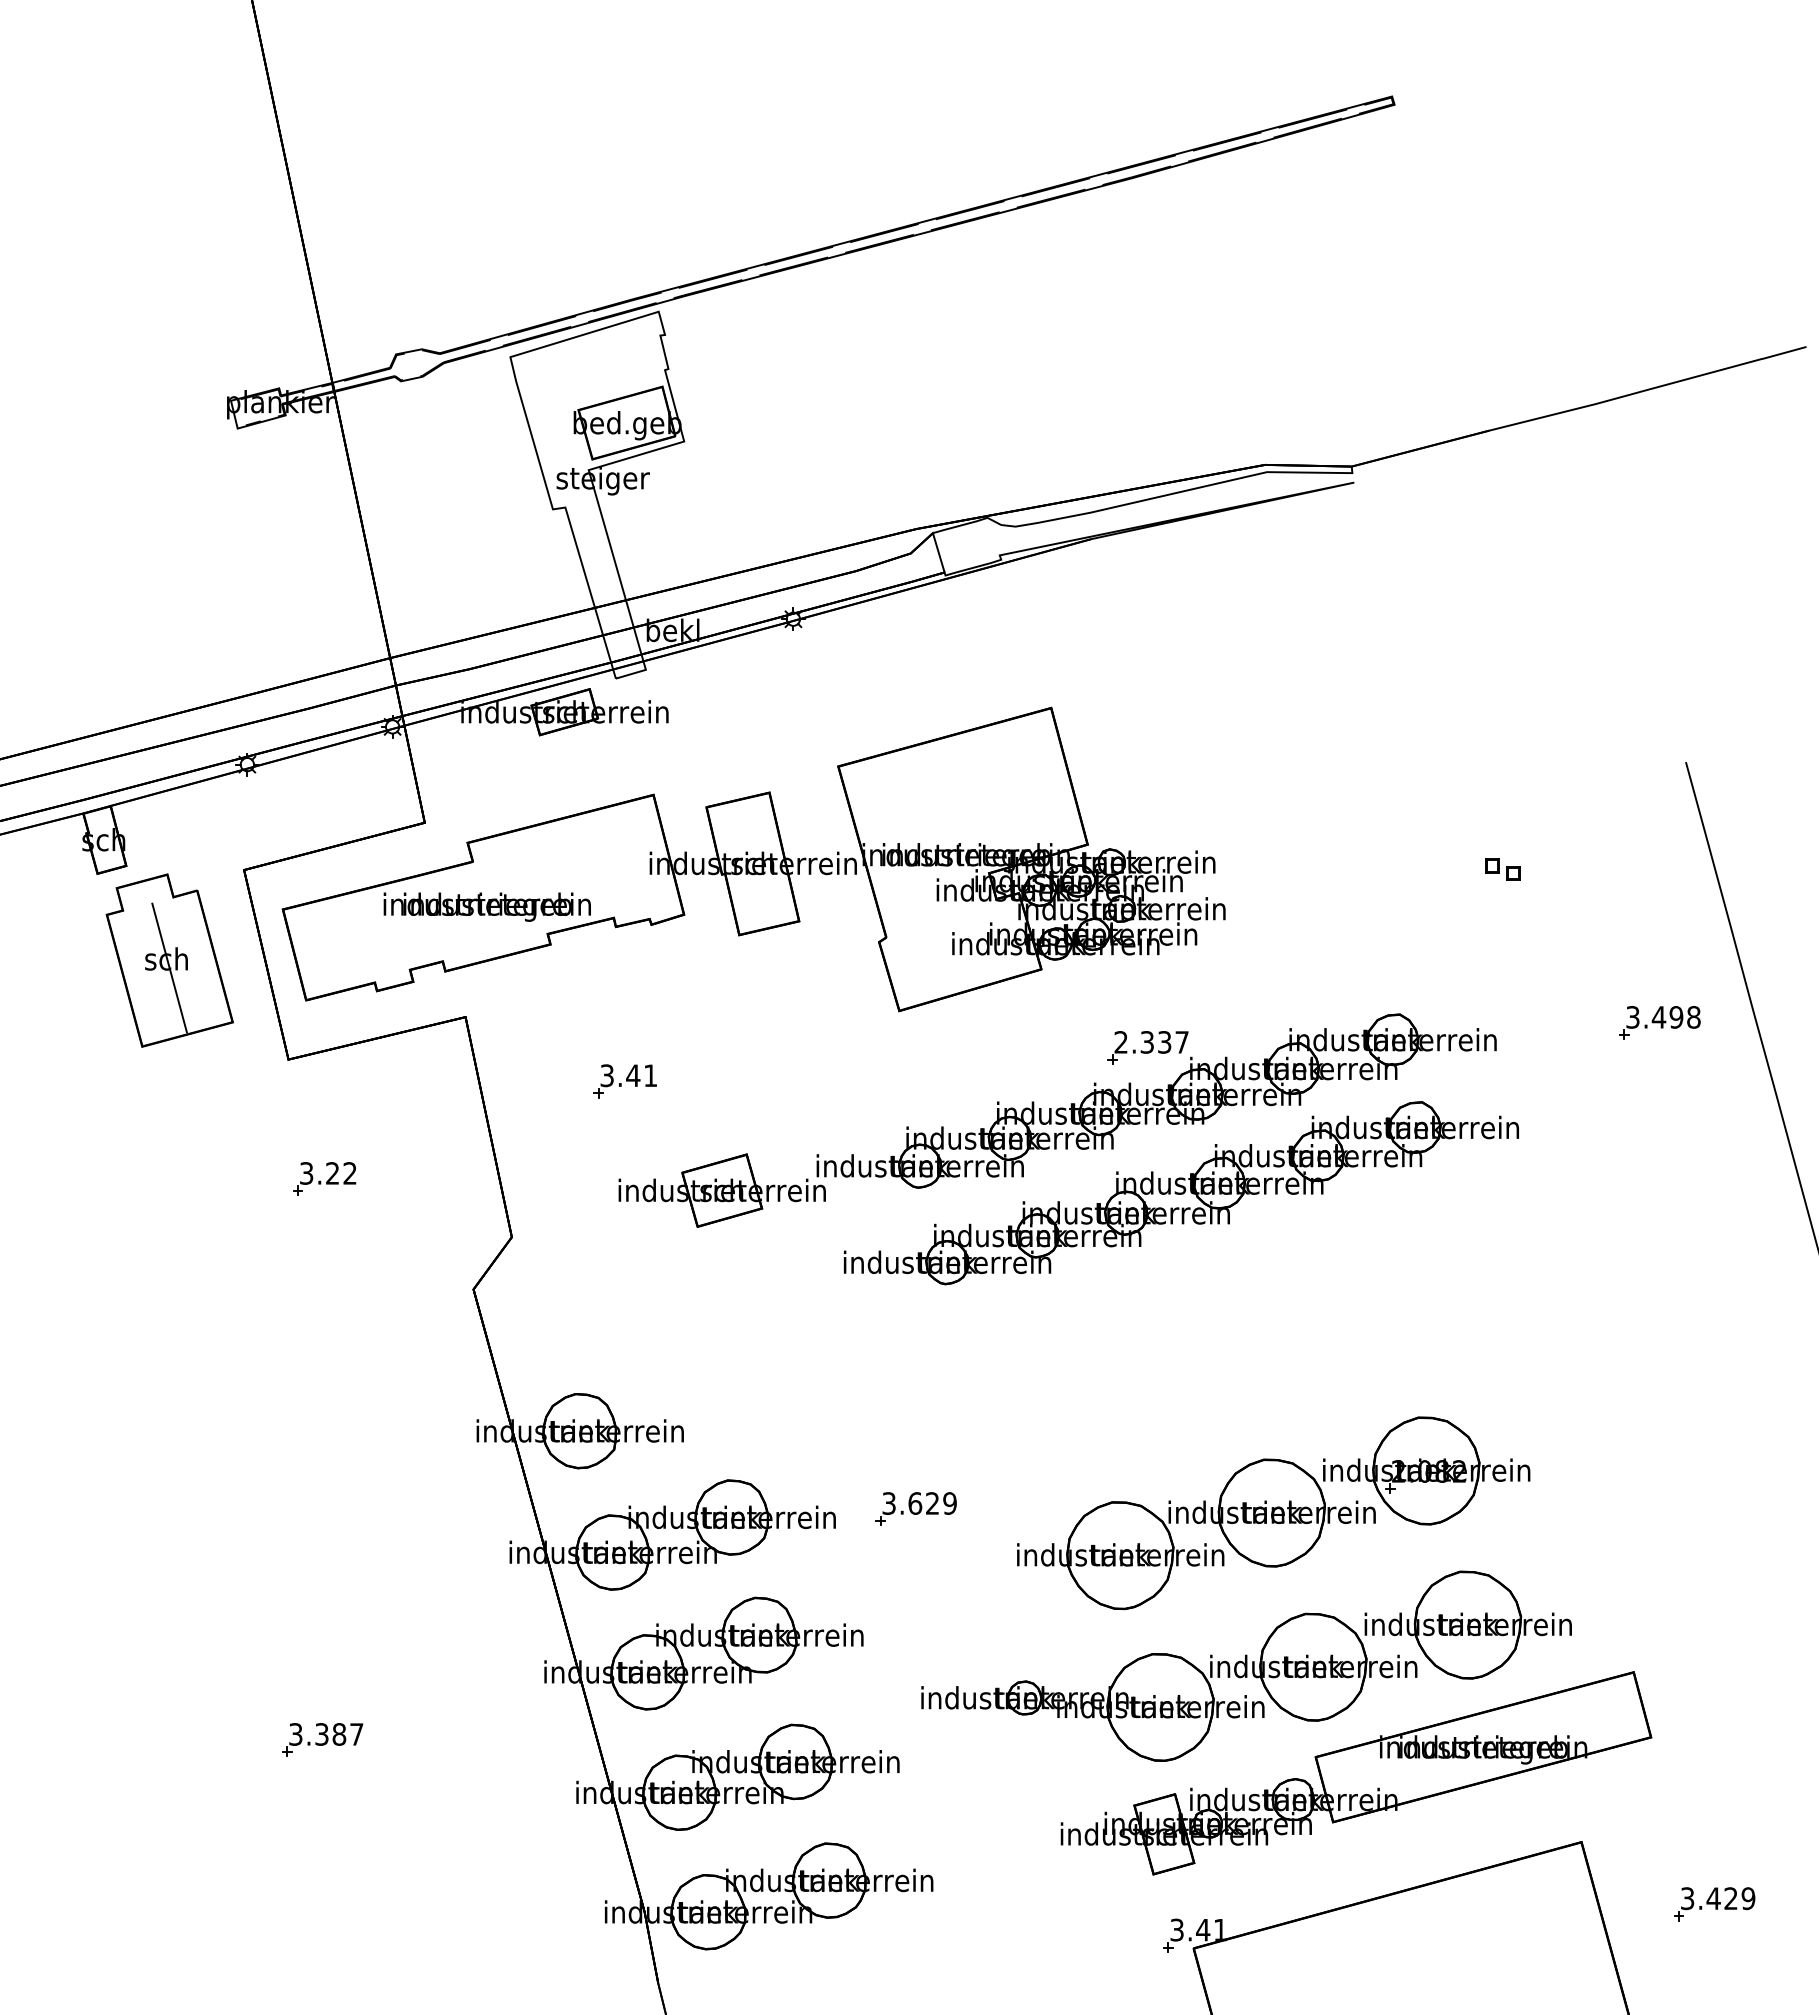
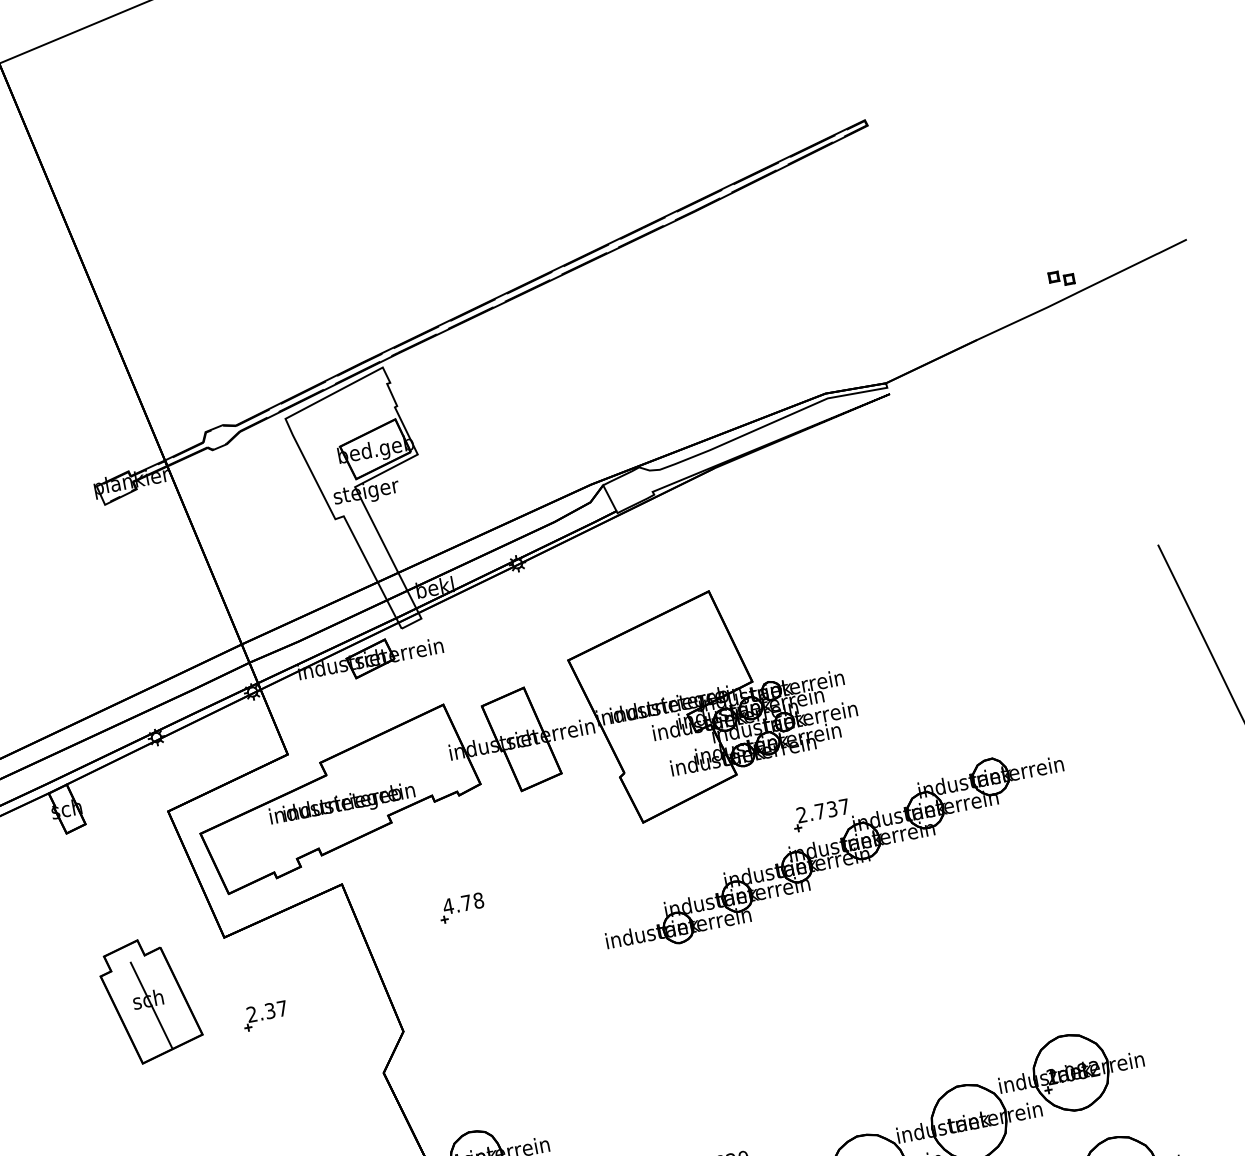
part: (1502, 869) -> (1061, 278), moved
part: (169, 960) -> (150, 999), moved
part: (1659, 1022) -> (1174, 729), removed
text: (1146, 1042) -> (819, 811), 2.337 -> 2.737
text: (628, 1075) -> (463, 903), 3.41 -> 4.78
text: (328, 1173) -> (267, 1011), 3.22 -> 2.37
part: (721, 1190) -> (543, 971), removed
part: (1181, 1193) -> (864, 912), removed

